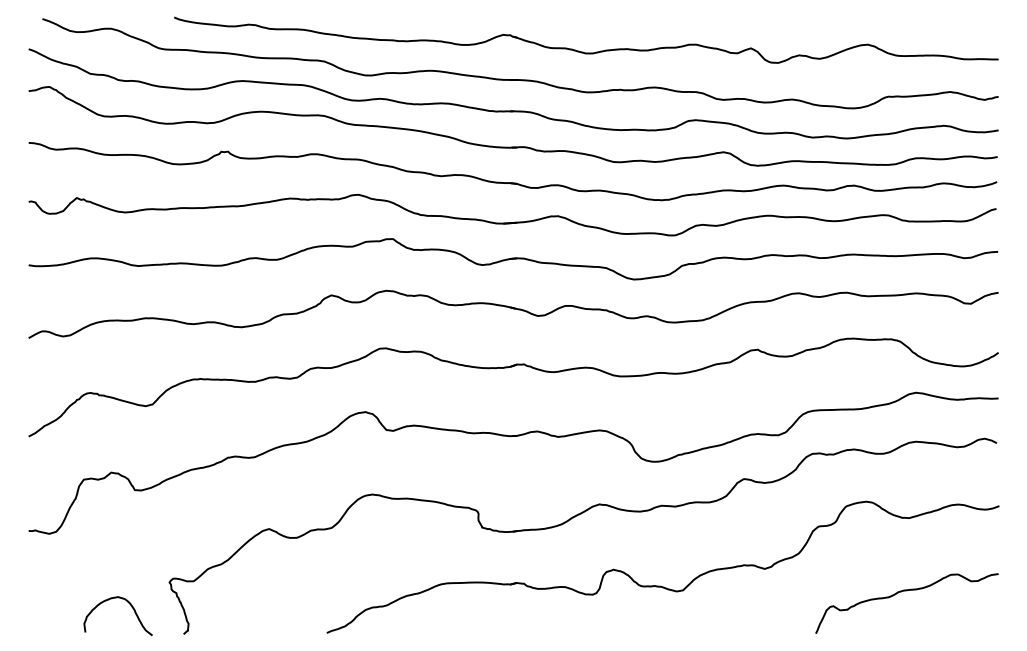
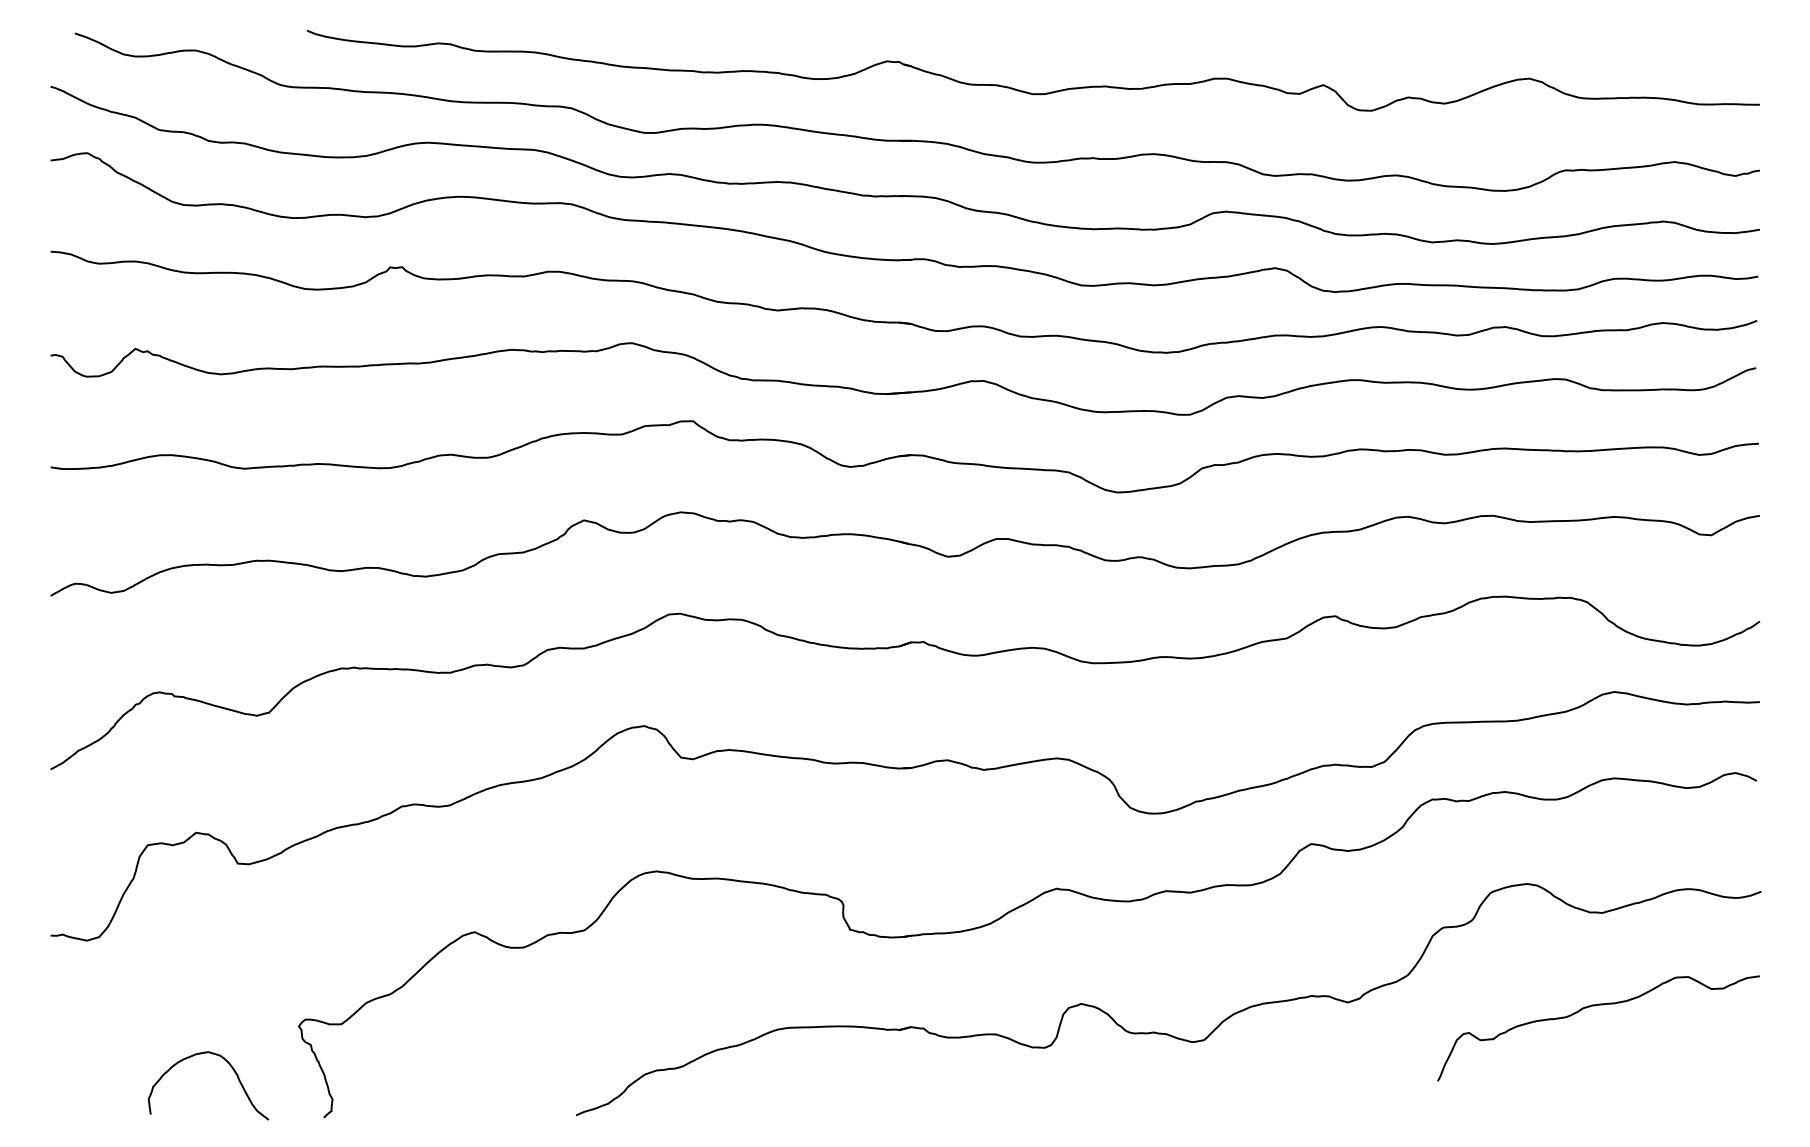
curve: (906, 591) -> (1597, 1007), moved

